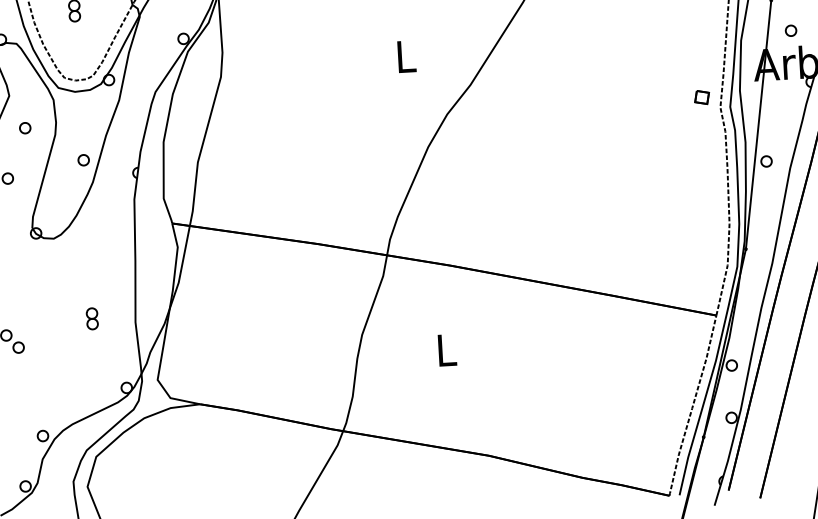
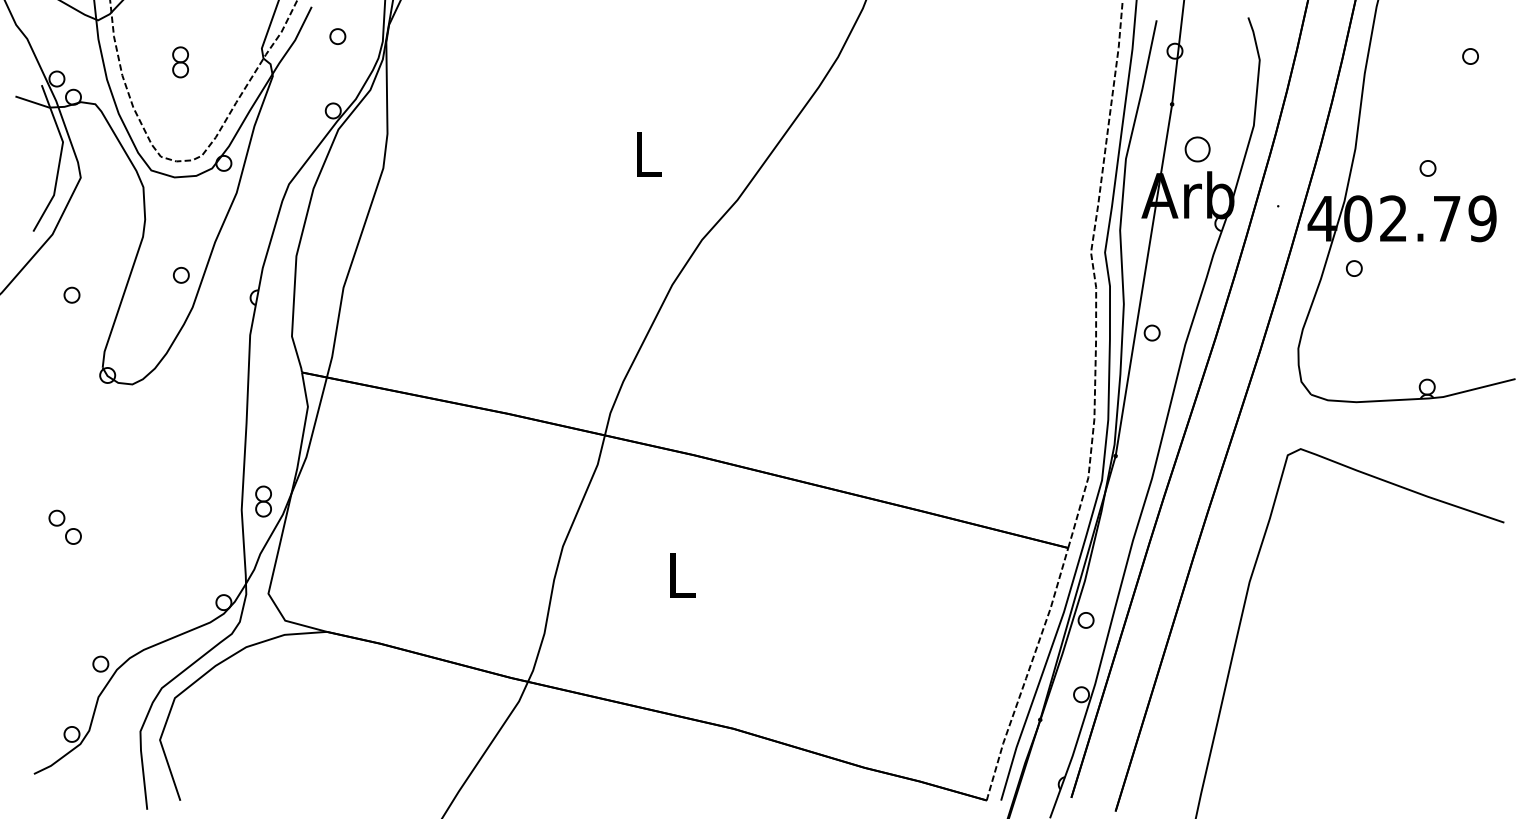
part: (790, 30) -> (1197, 148), size x1.6
part: (701, 97) -> (1065, 236), removed
part: (24, 127) -> (100, 224), removed
part: (92, 318) -> (263, 501), moved

